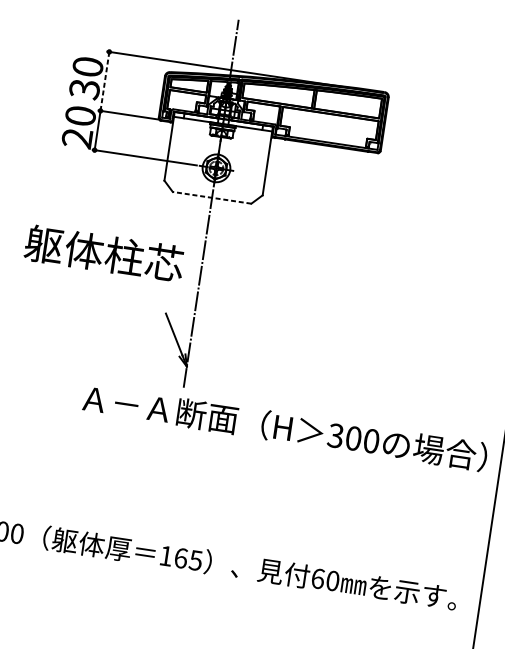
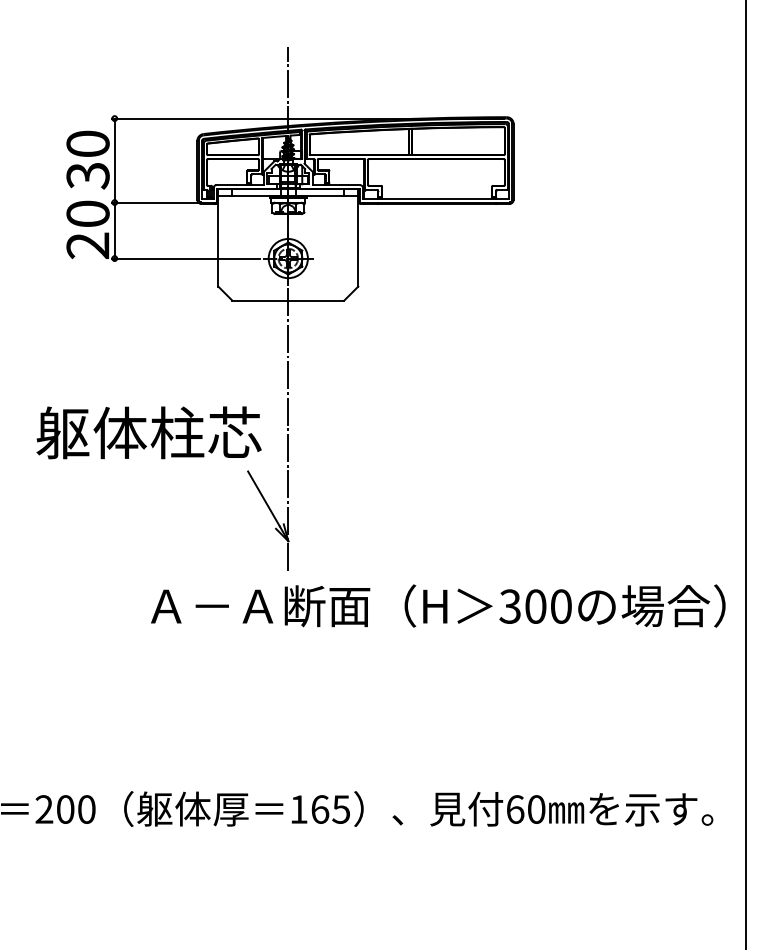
line: (104, 81) -> (114, 160), dashed -> solid
line: (212, 197) -> (288, 300), dashed -> solid
text: (104, 253) -> (148, 432), moved

